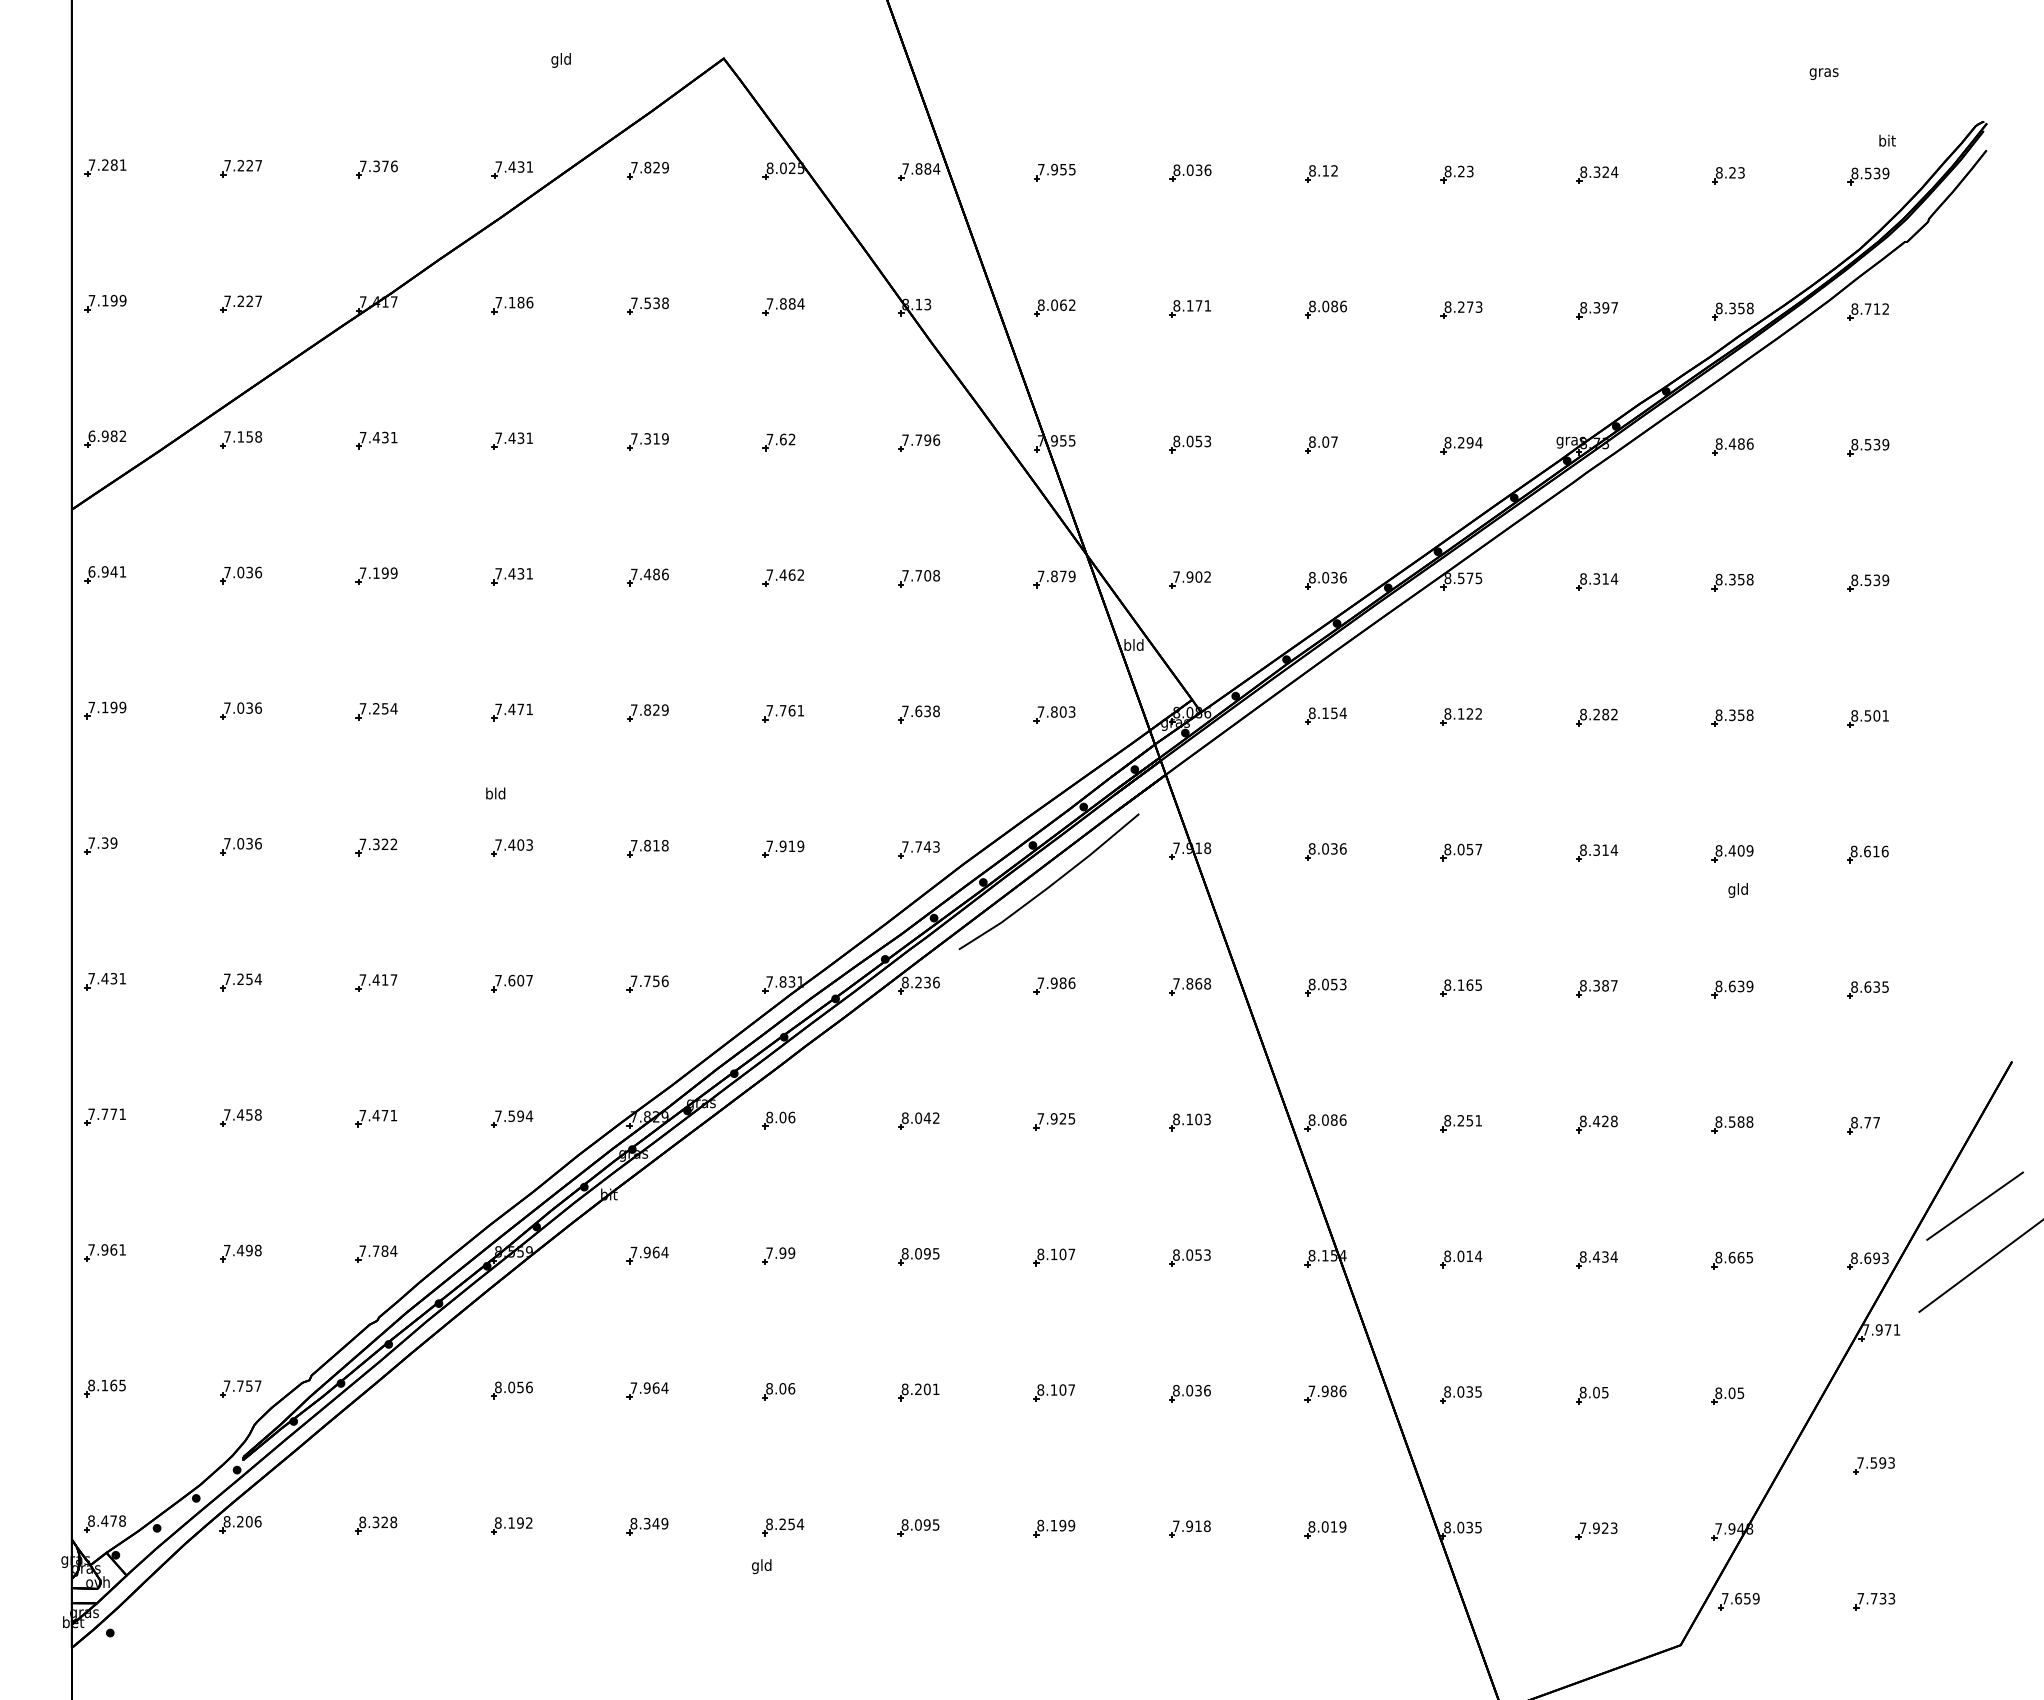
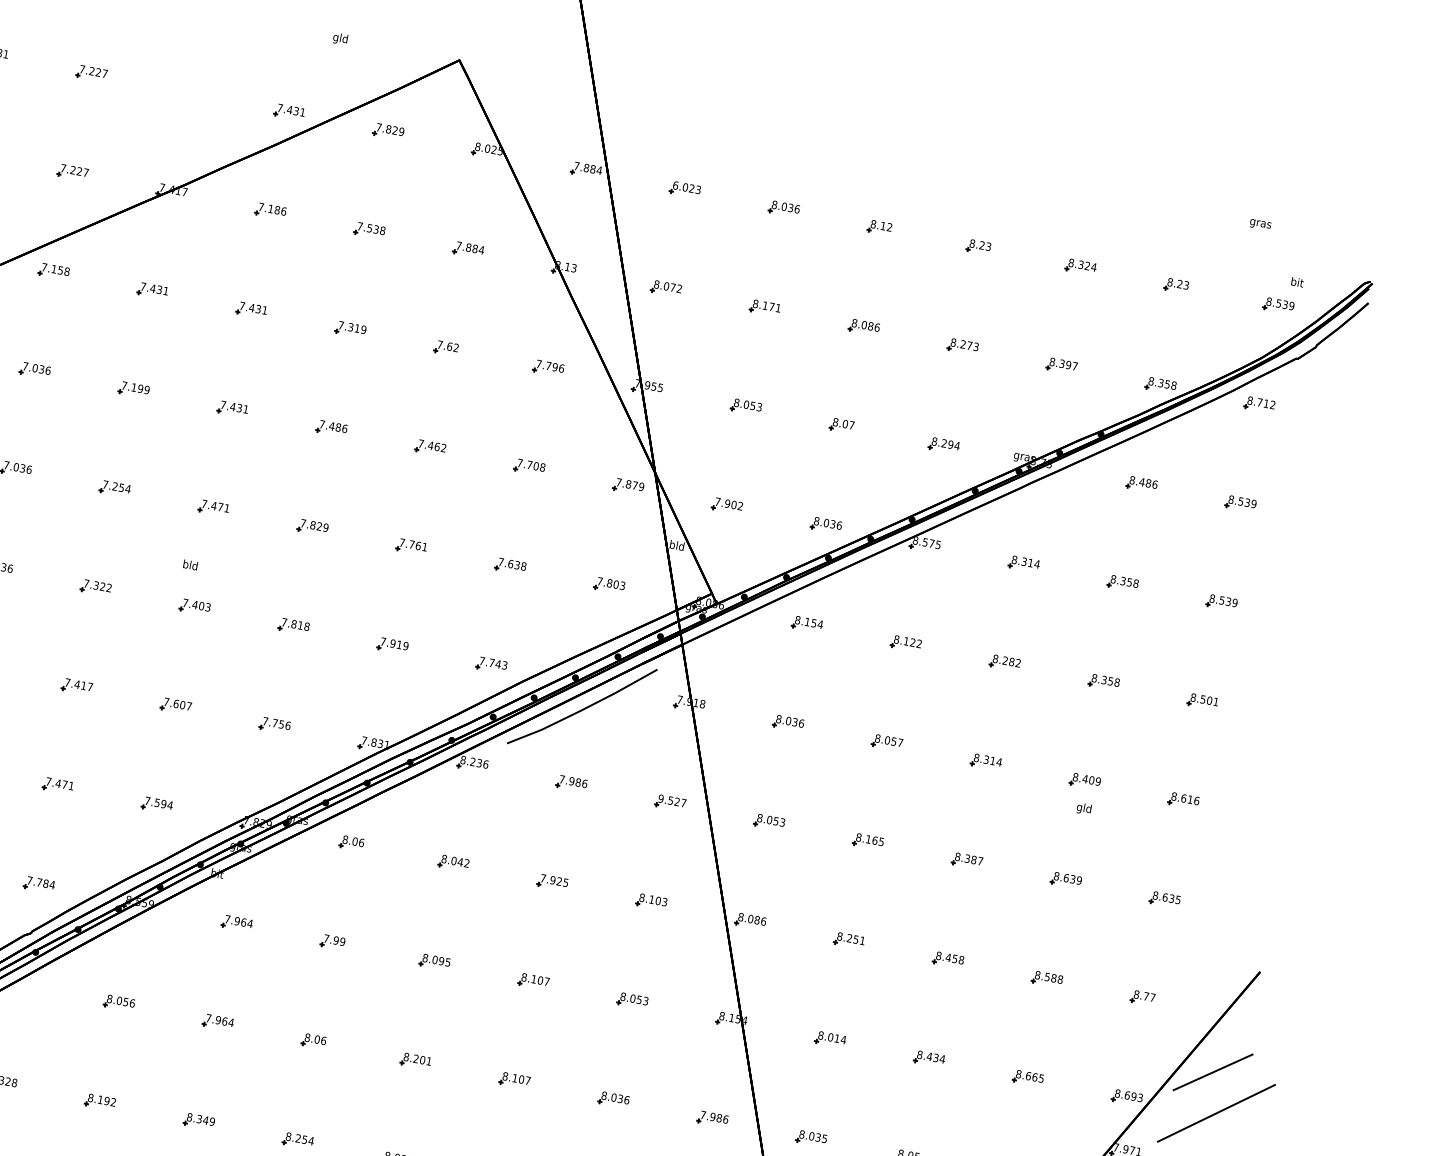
part: (376, 169) -> (190, 92), removed
text: (1056, 169) -> (686, 187), 7.955 -> 6.023
text: (1063, 304) -> (673, 287), 8.062 -> 8.072
text: (1192, 983) -> (672, 800), 7.868 -> 9.527
text: (1605, 1121) -> (955, 959), 8.428 -> 8.458

